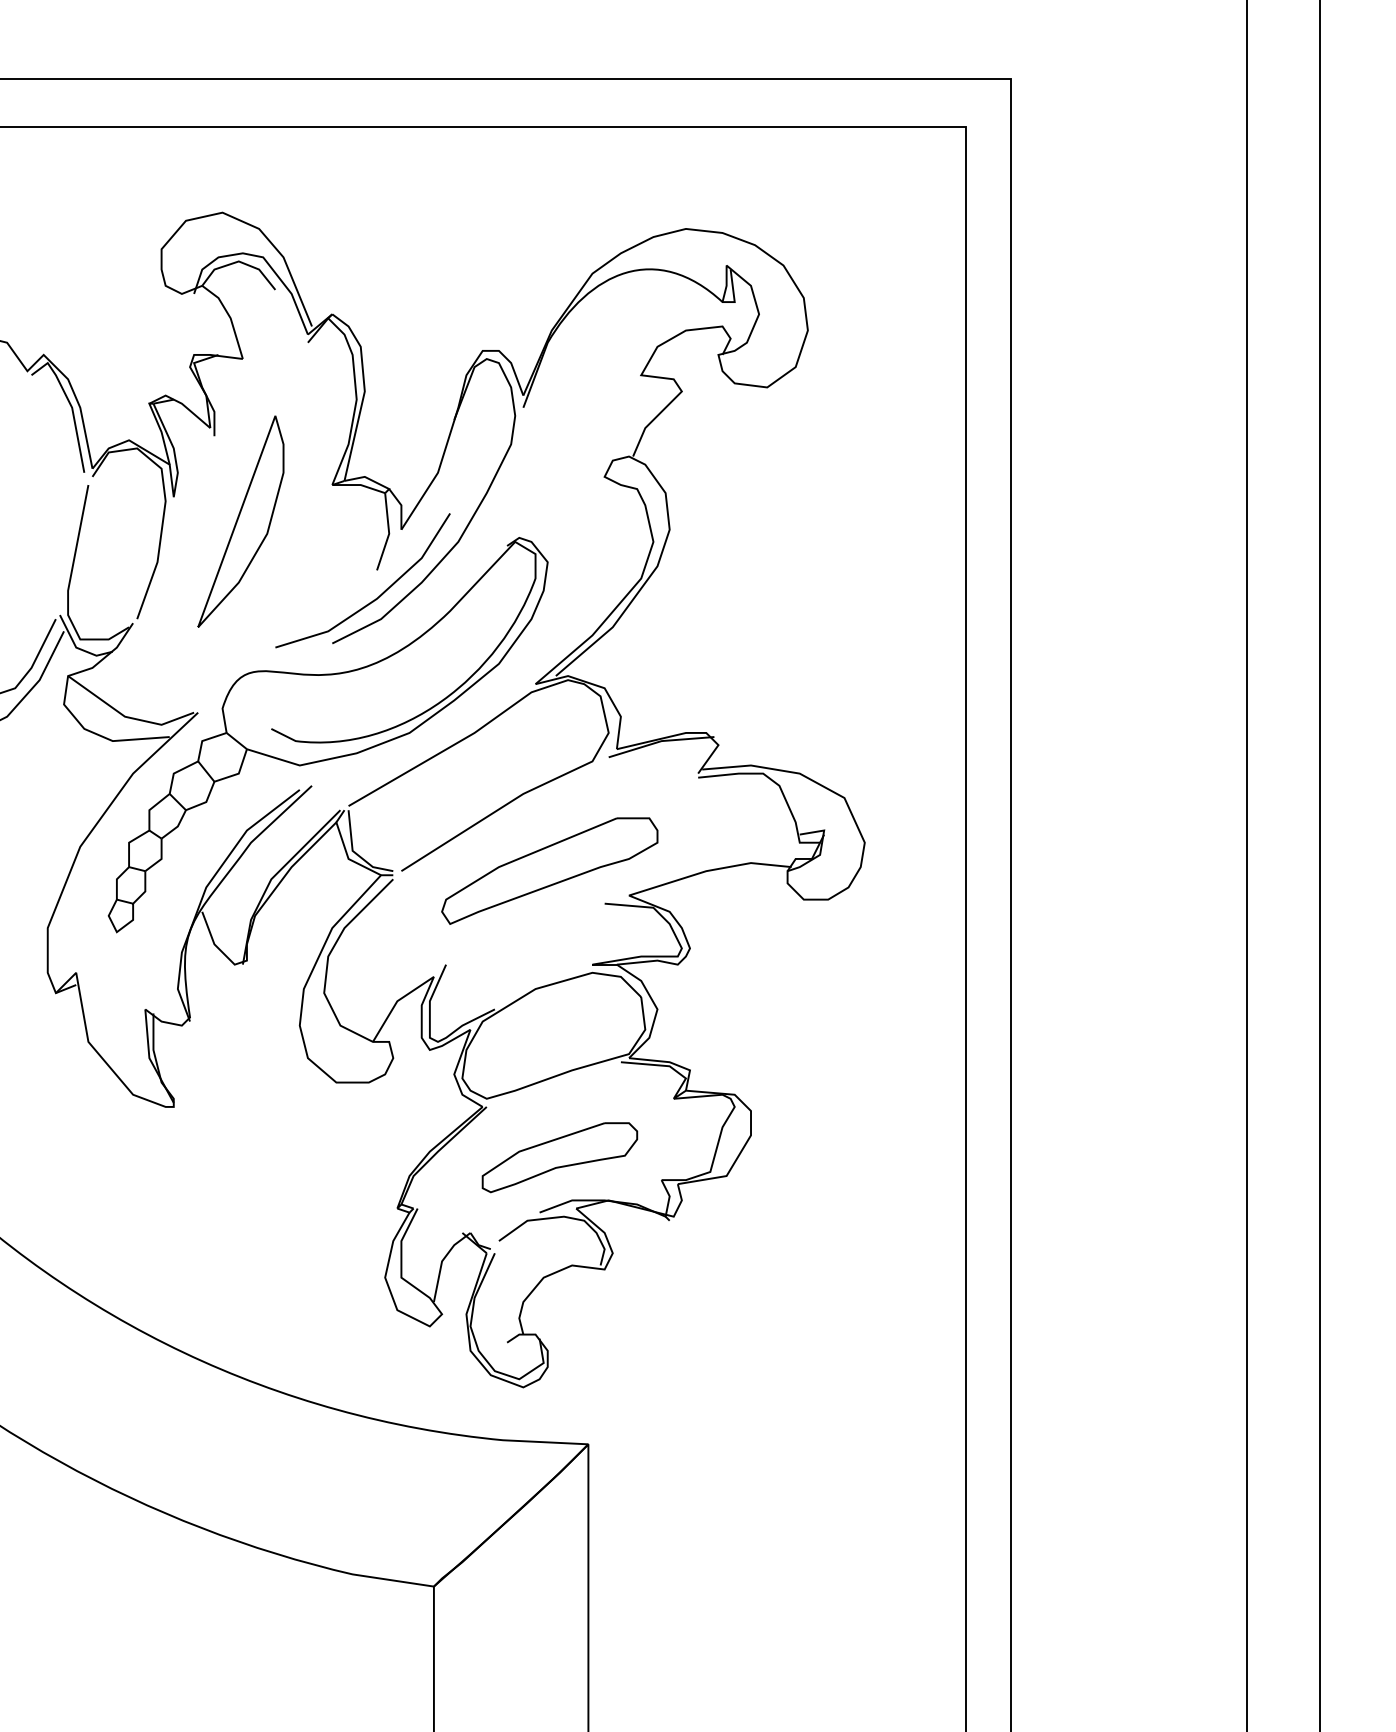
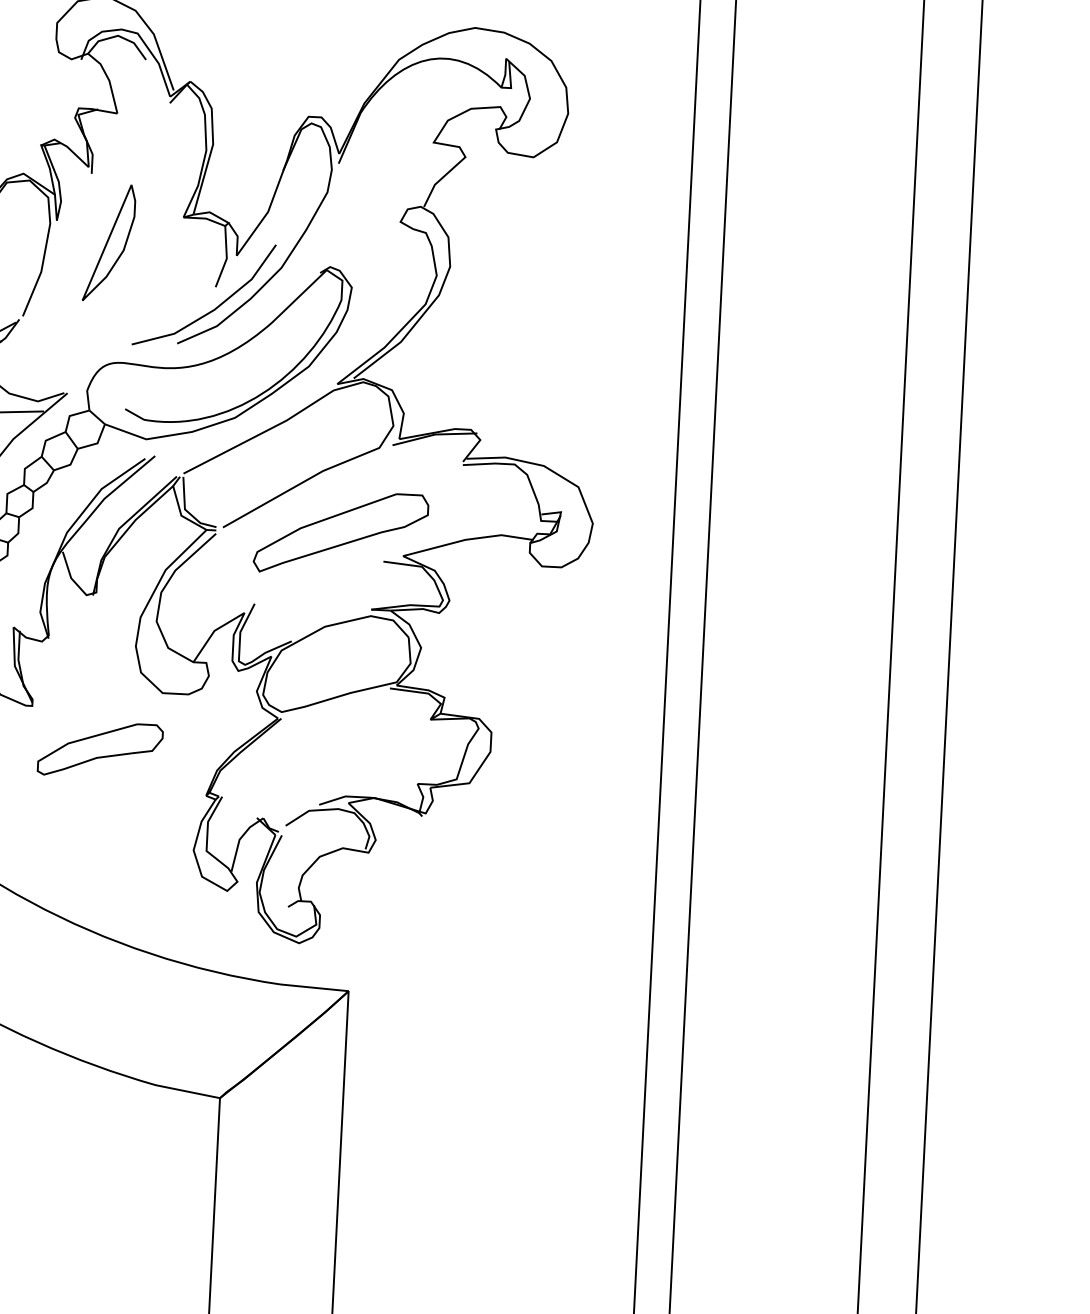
part: (240, 521) -> (109, 242), size x0.7
part: (559, 1157) -> (100, 749), moved

